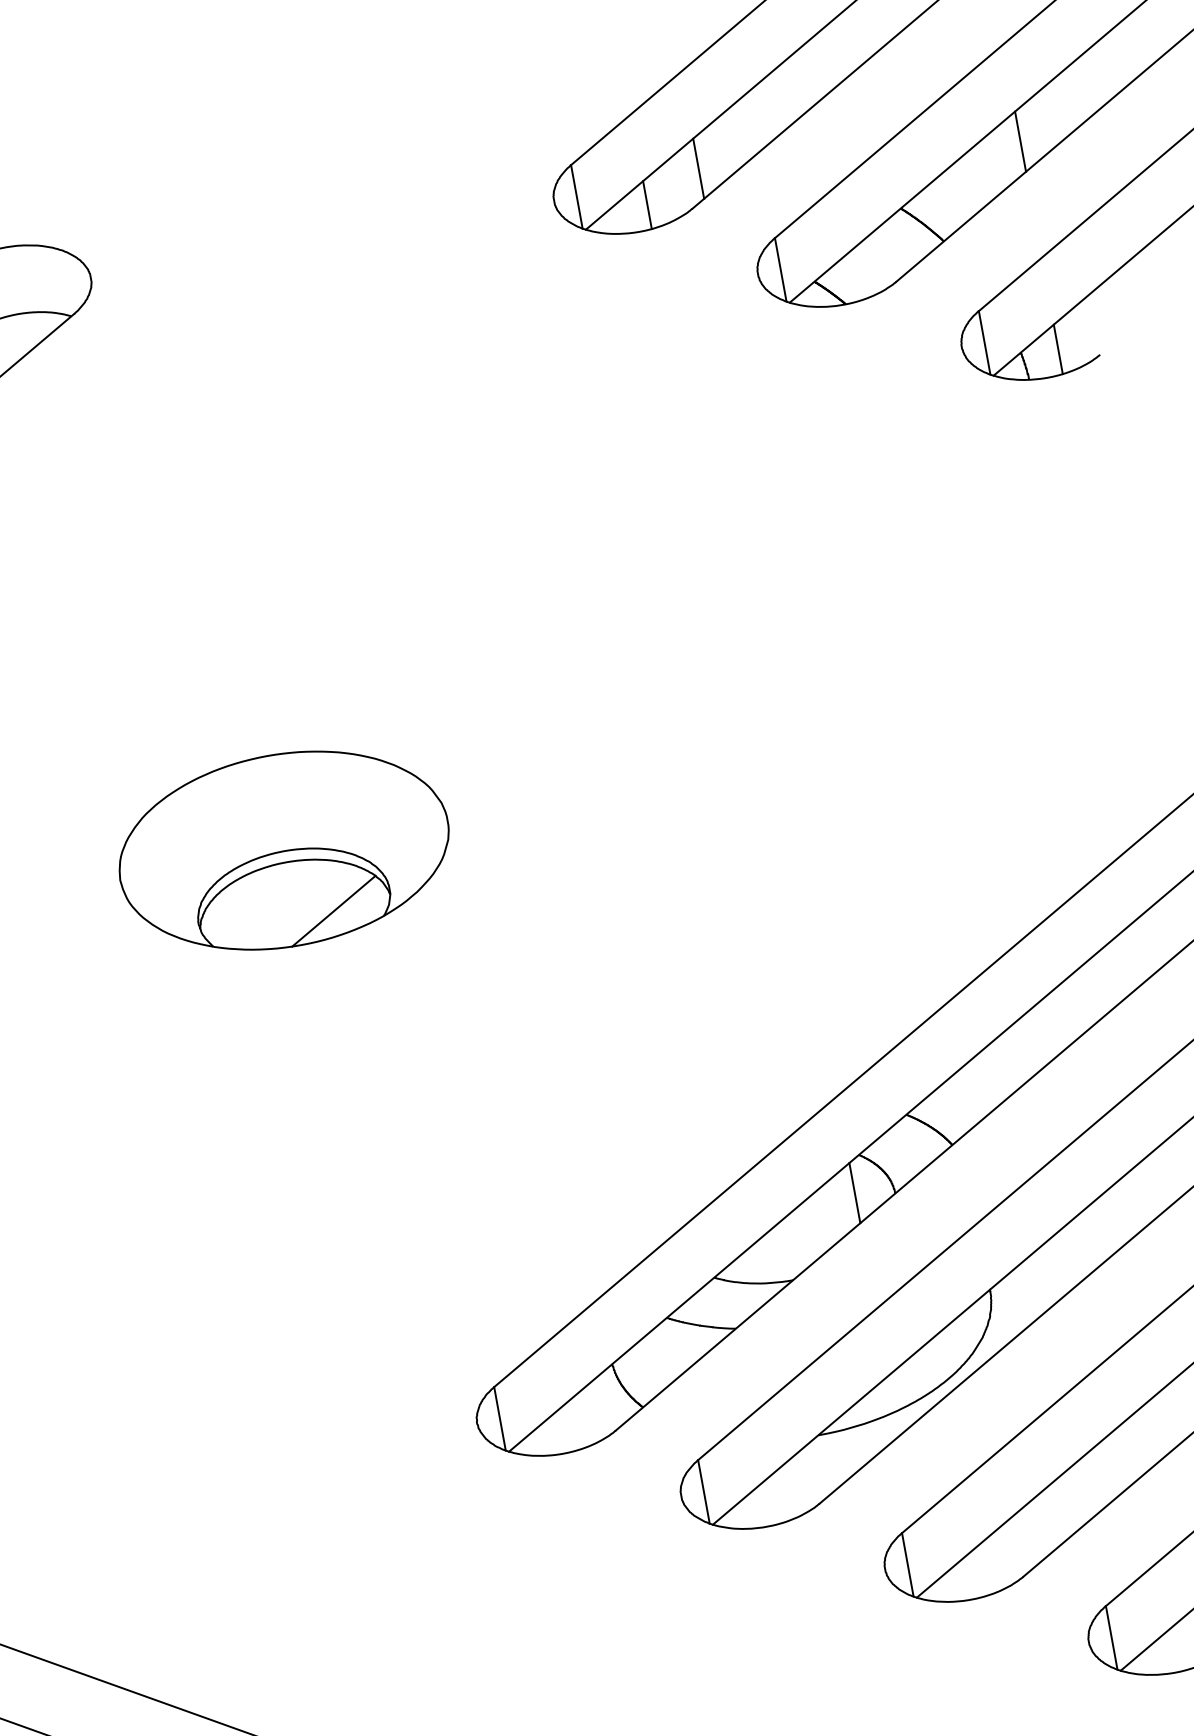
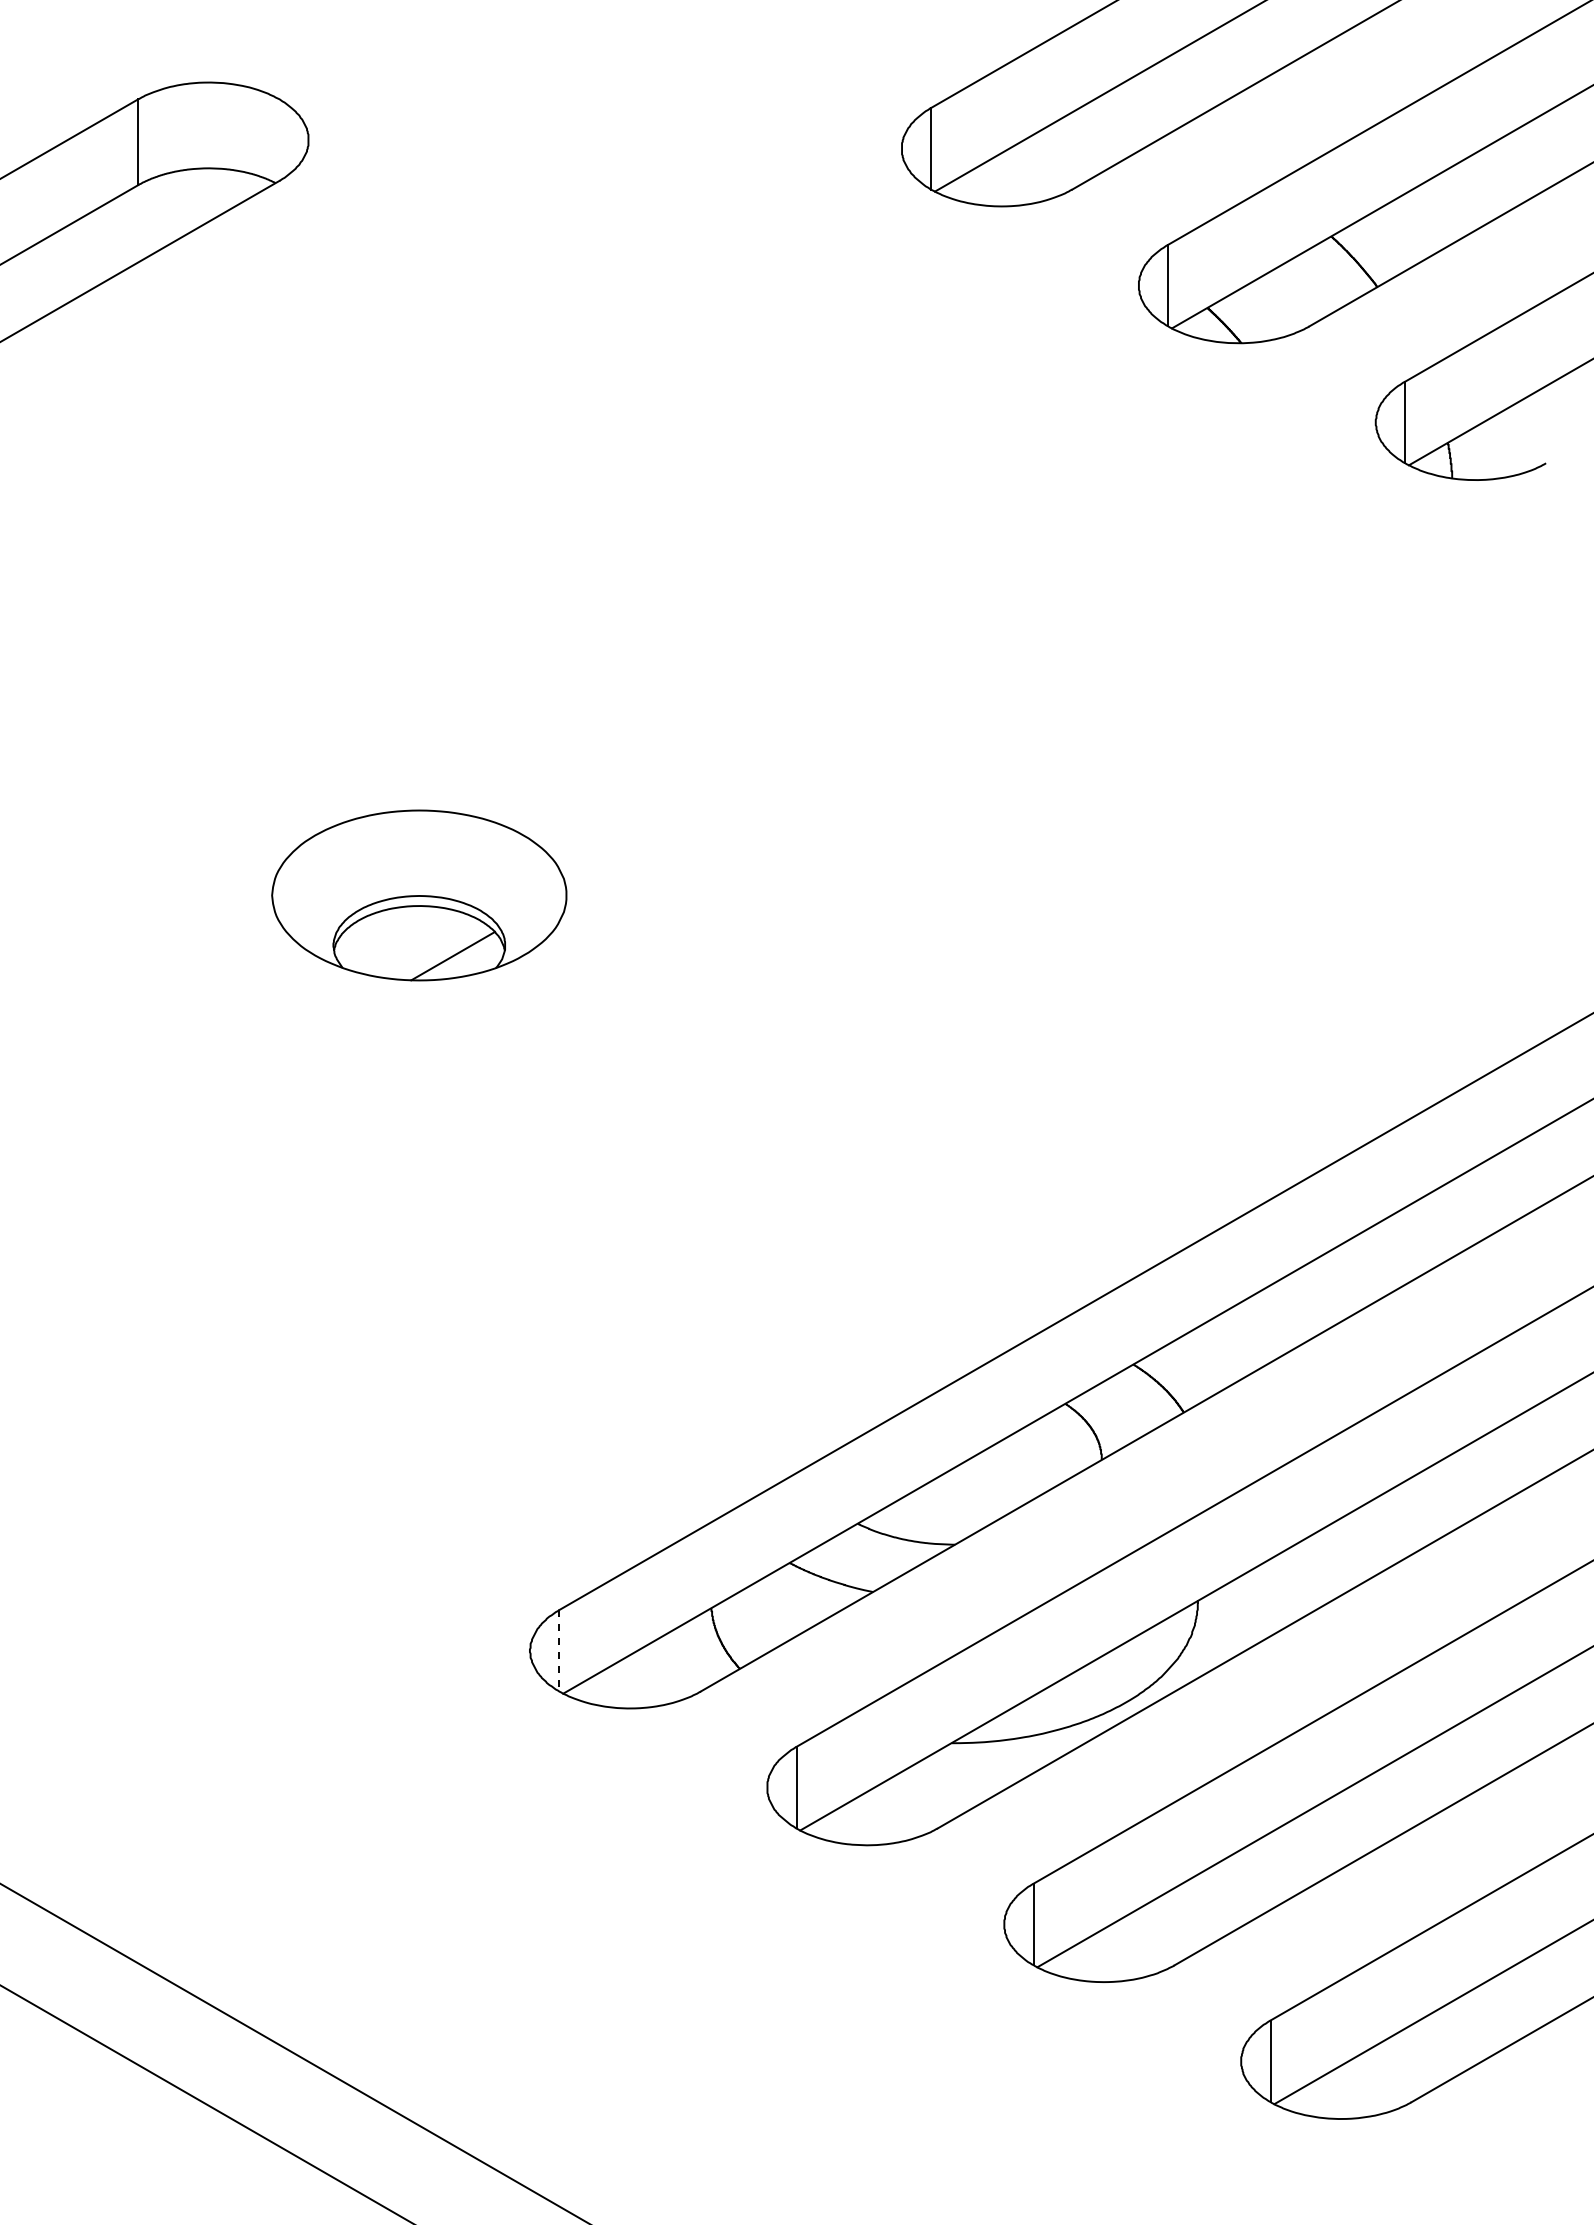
line: (1020, 141) -> (1495, 180), removed
line: (698, 168) -> (1088, 140), removed
line: (647, 204) -> (1017, 174), removed
line: (1058, 348) -> (1495, 446), removed
part: (284, 850) -> (419, 895), size x0.7
line: (854, 1192) -> (1051, 1449), removed
line: (500, 1418) -> (559, 1650), solid -> dashed

